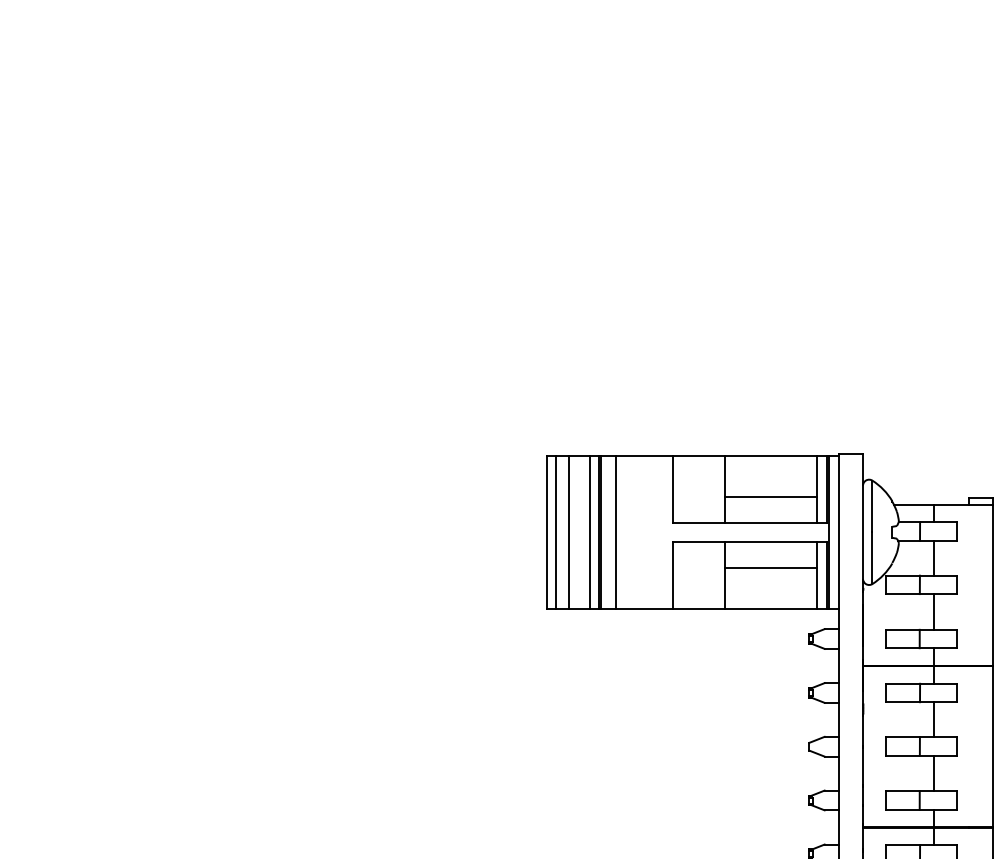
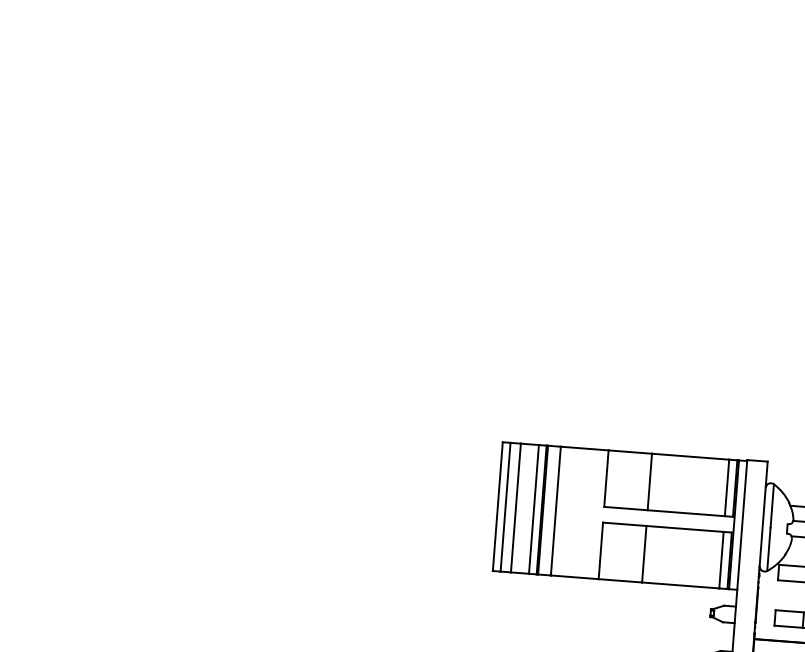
line: (771, 496) -> (688, 491), removed
line: (771, 567) -> (683, 550), removed

